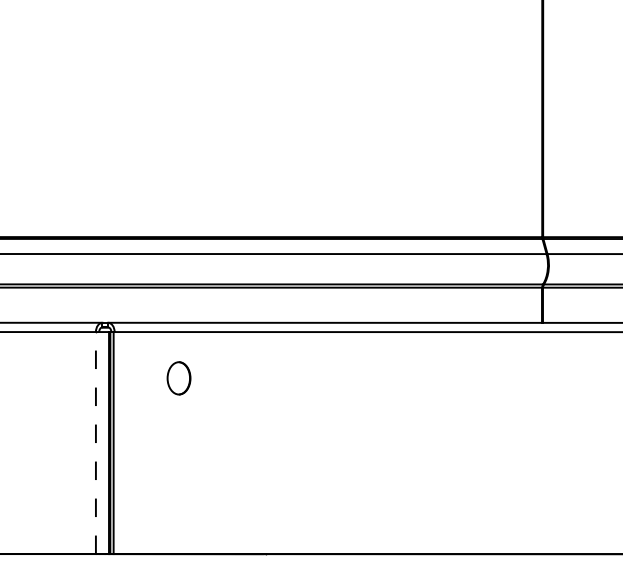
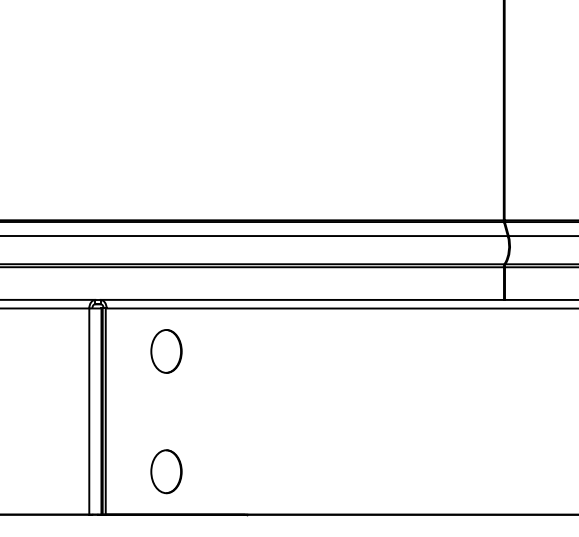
part: (178, 378) -> (165, 351), size x1.43
line: (95, 442) -> (88, 411), dashed -> solid
part: (178, 507) -> (165, 471), added

